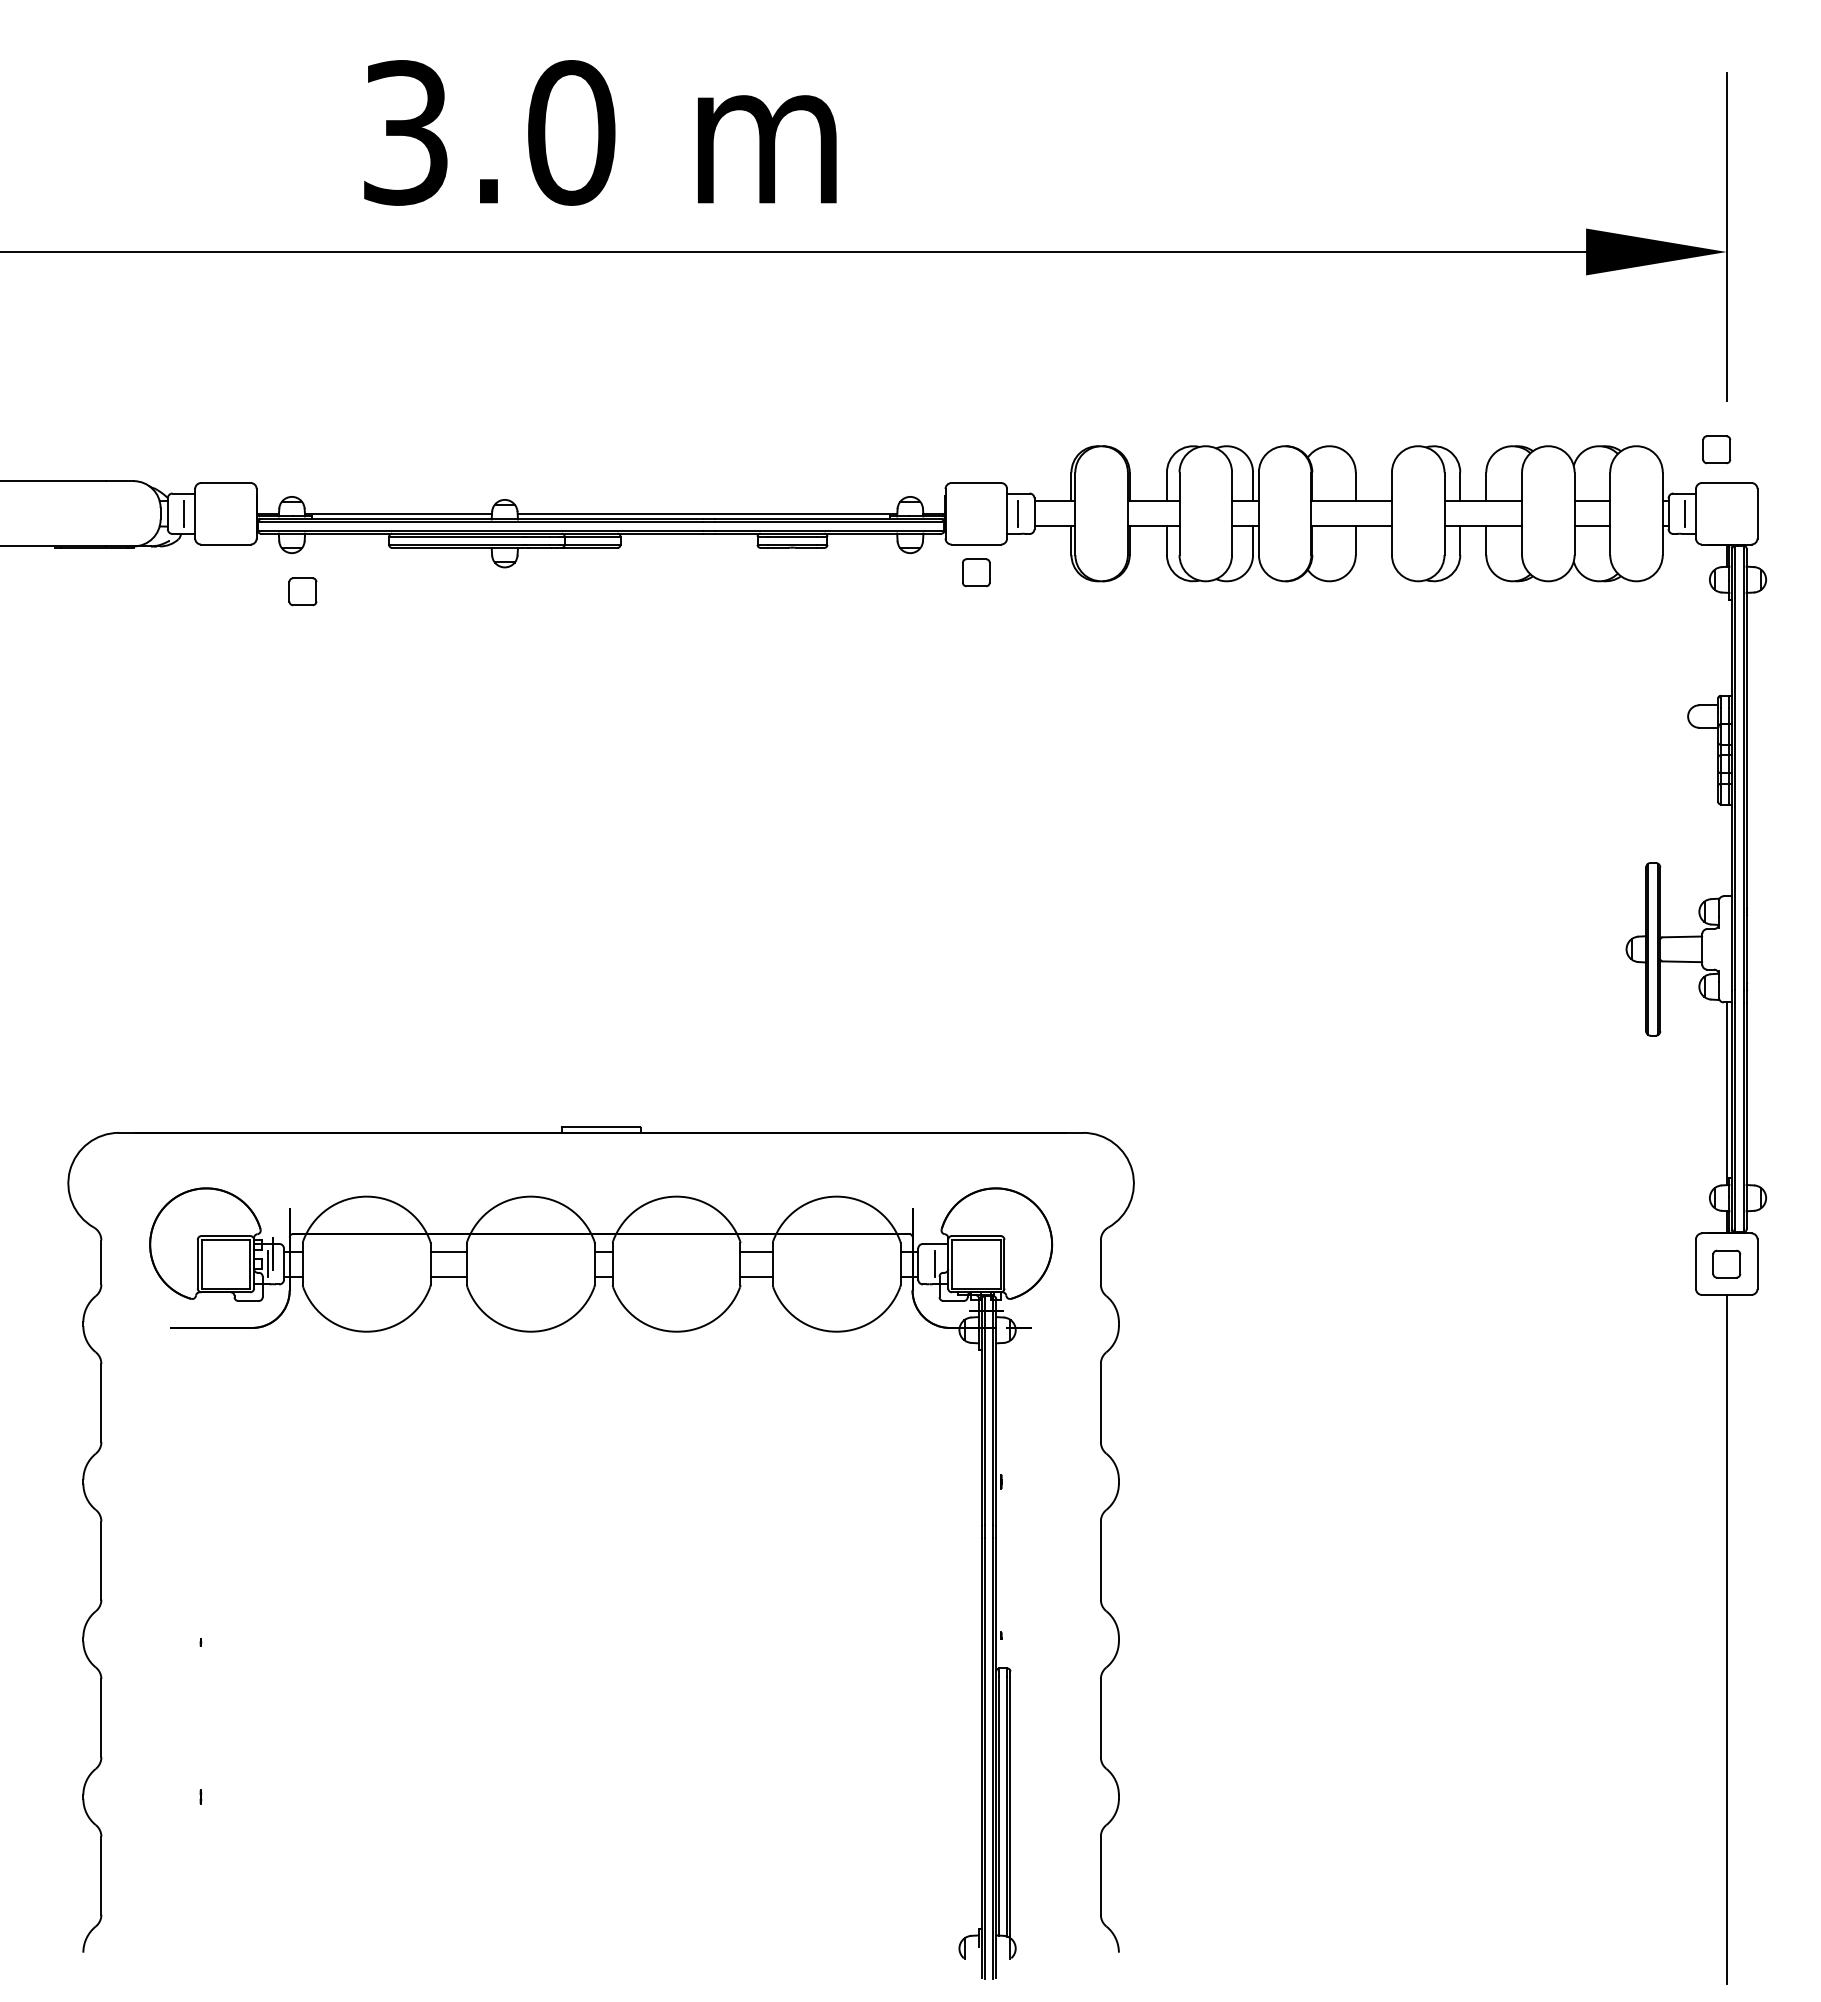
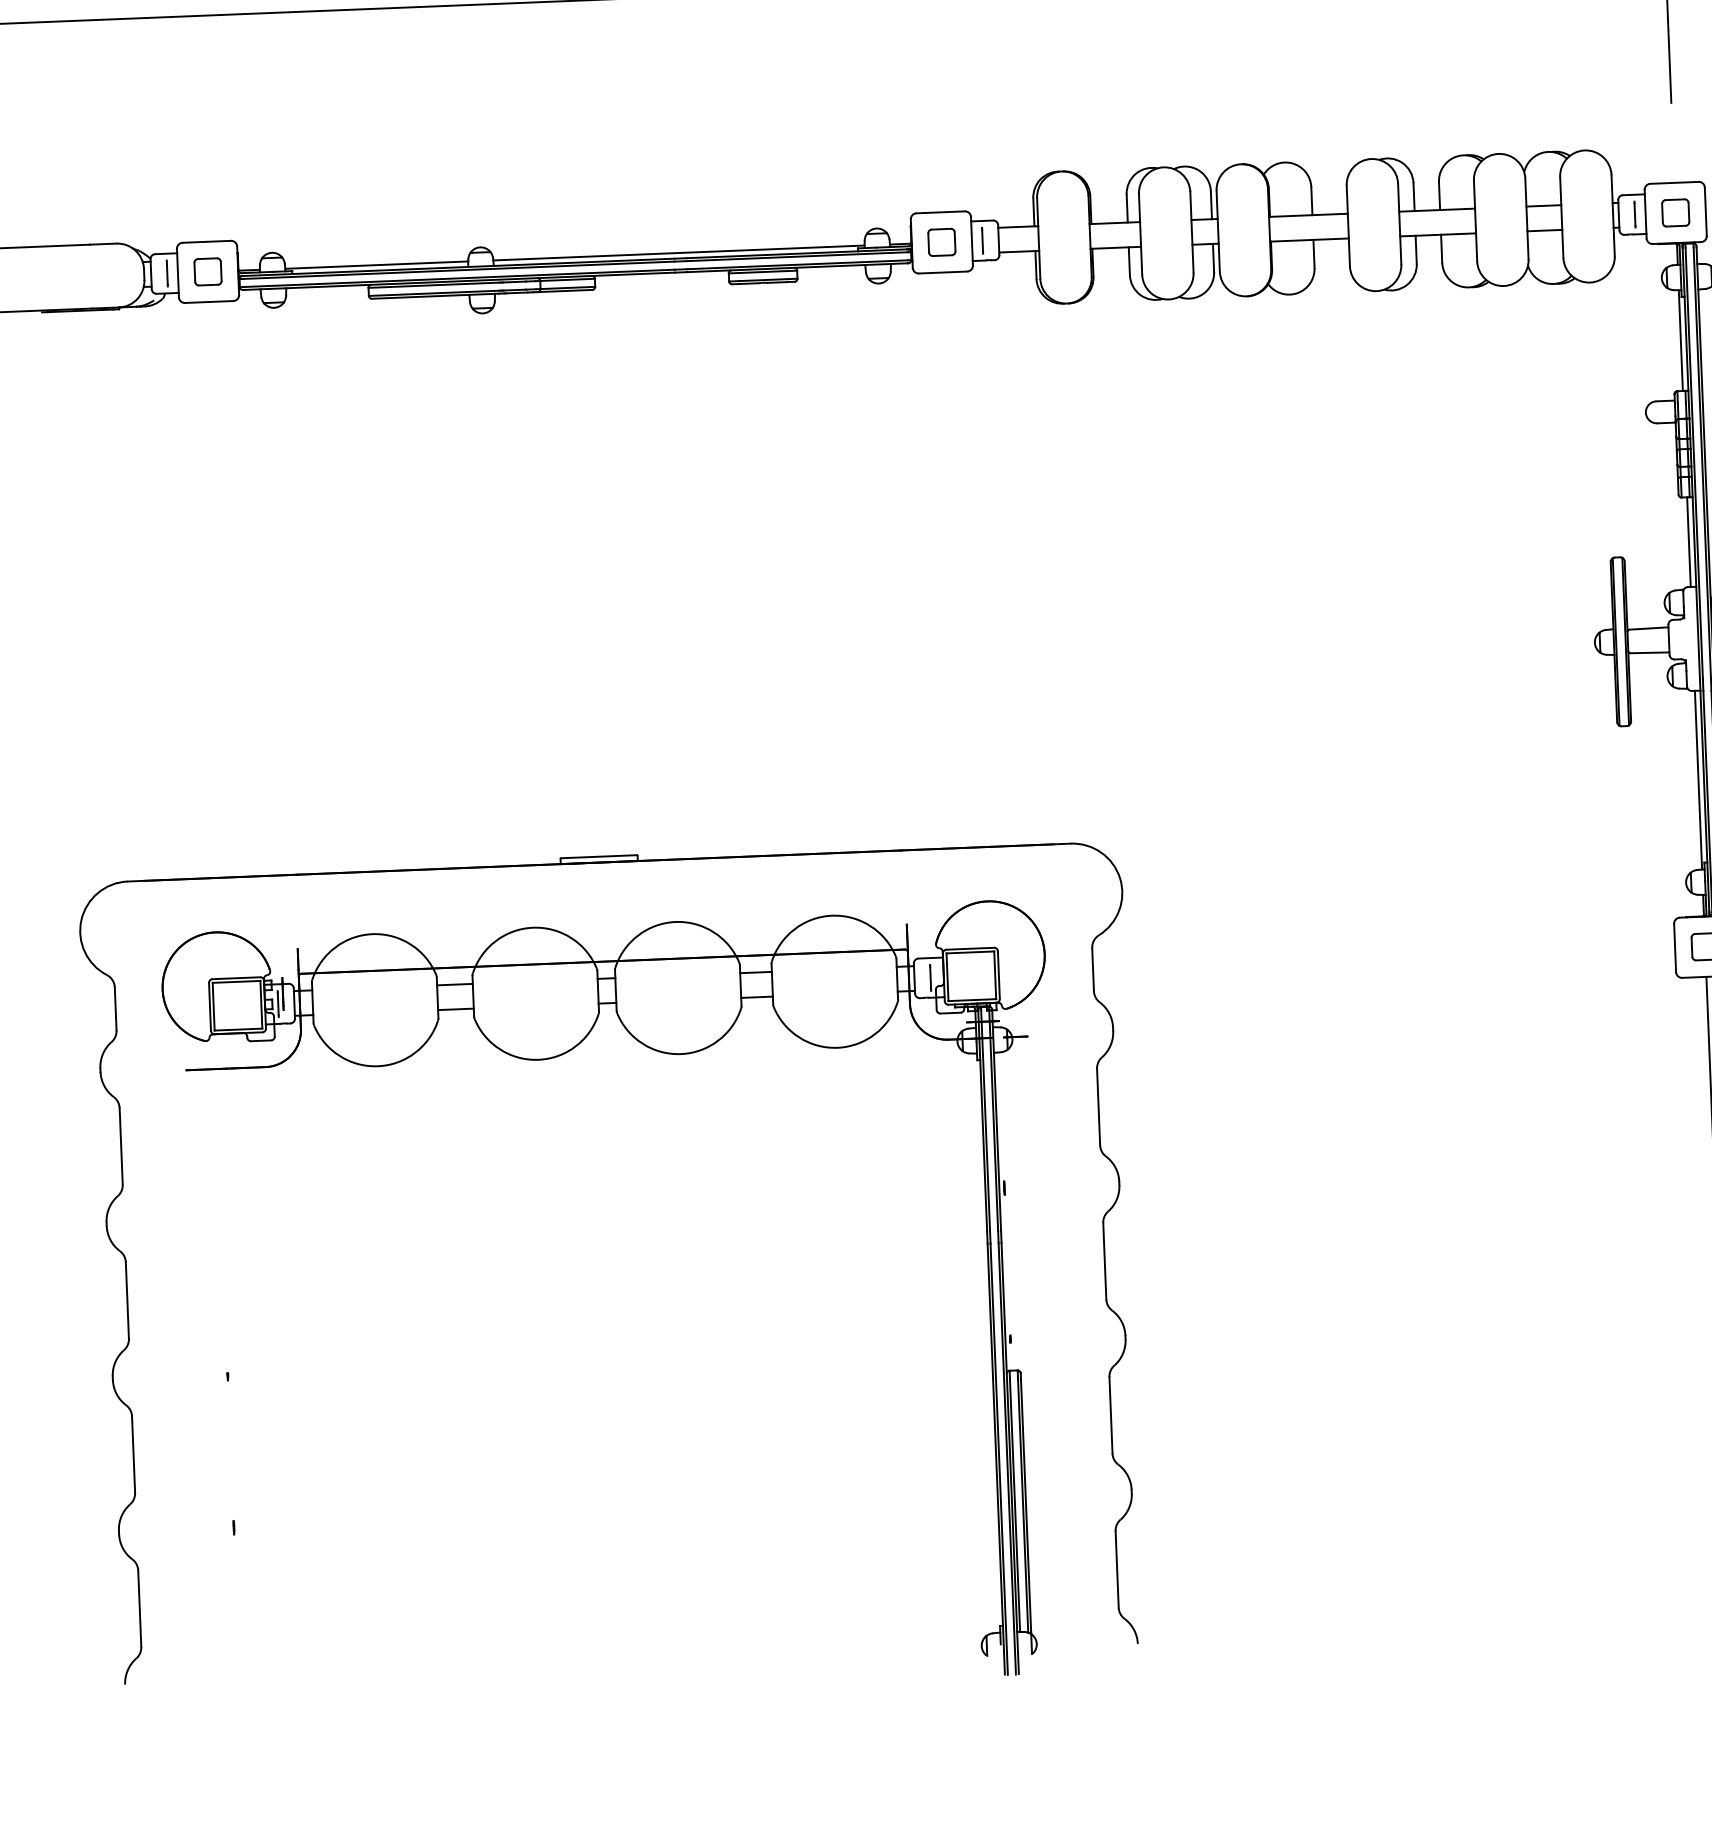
part: (1716, 449) -> (1675, 212), moved
part: (976, 572) -> (942, 242), moved
part: (302, 591) -> (207, 271), moved
line: (1726, 643) -> (1680, 339), added
line: (1726, 850) -> (1688, 542), added

